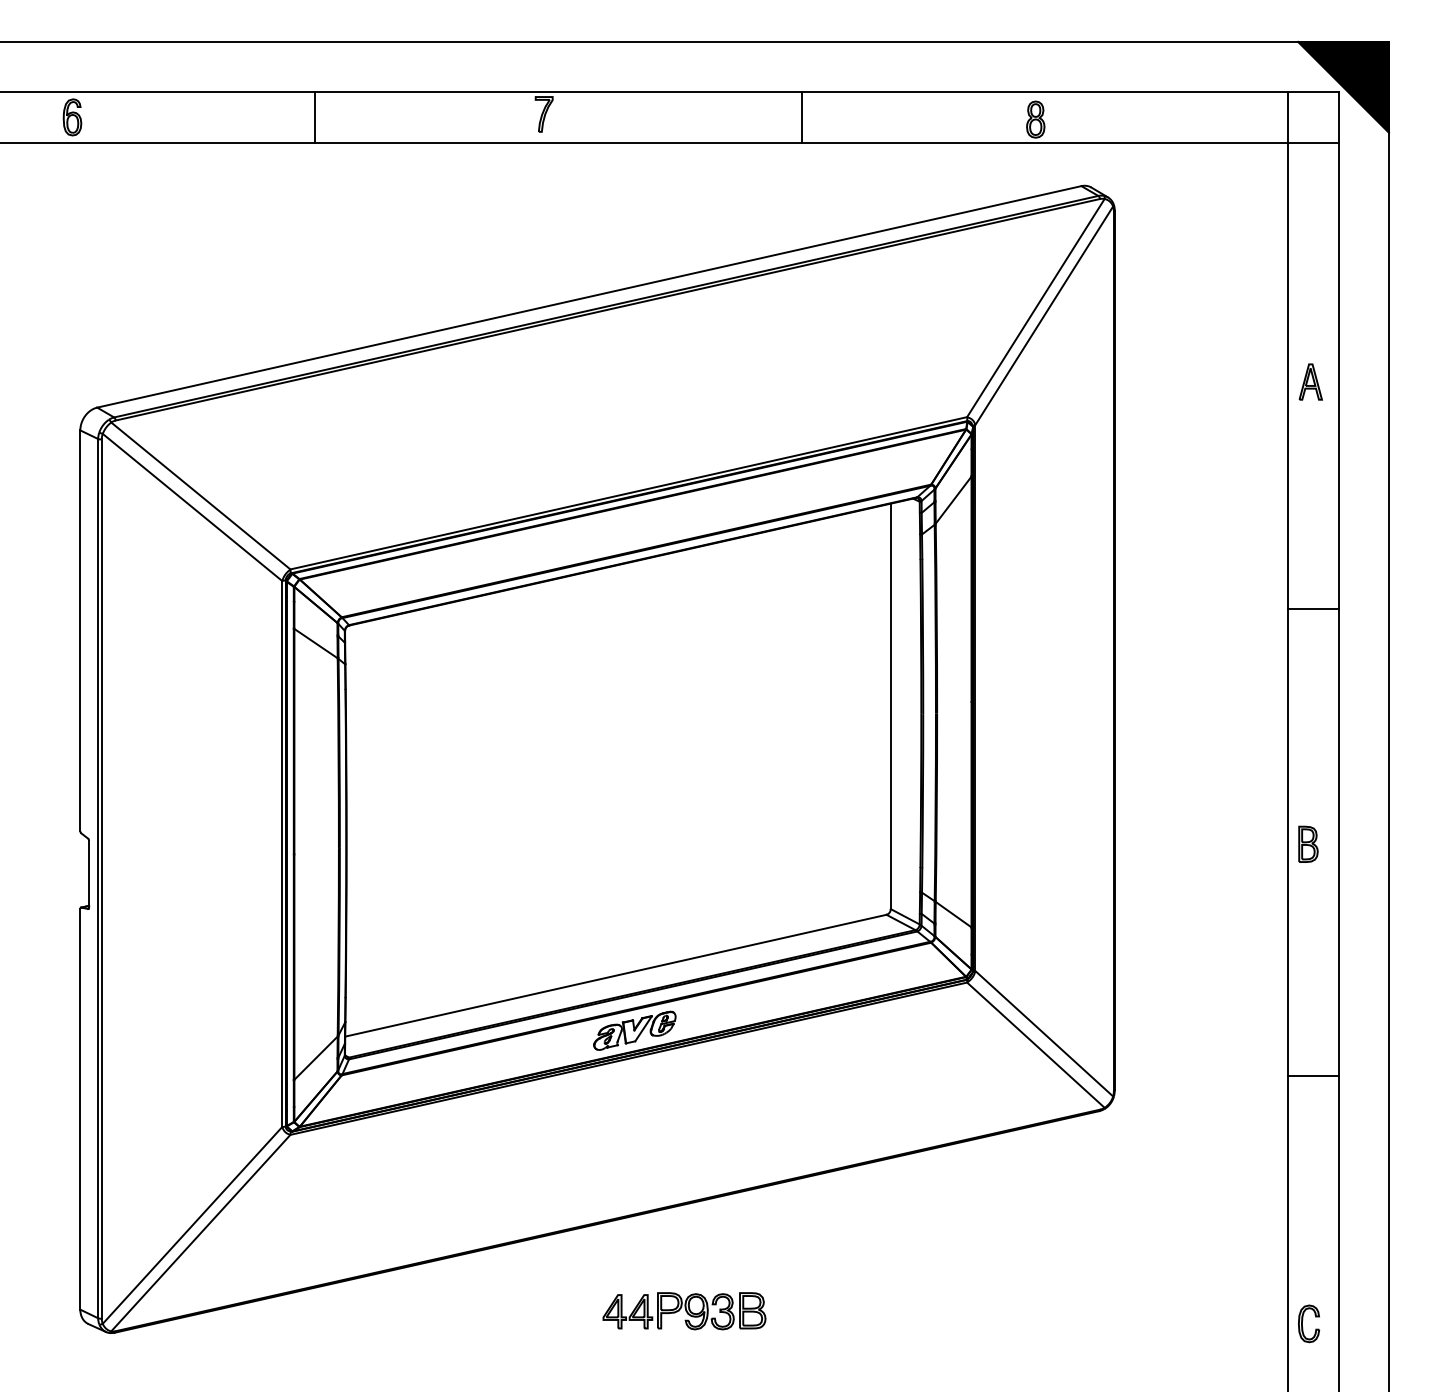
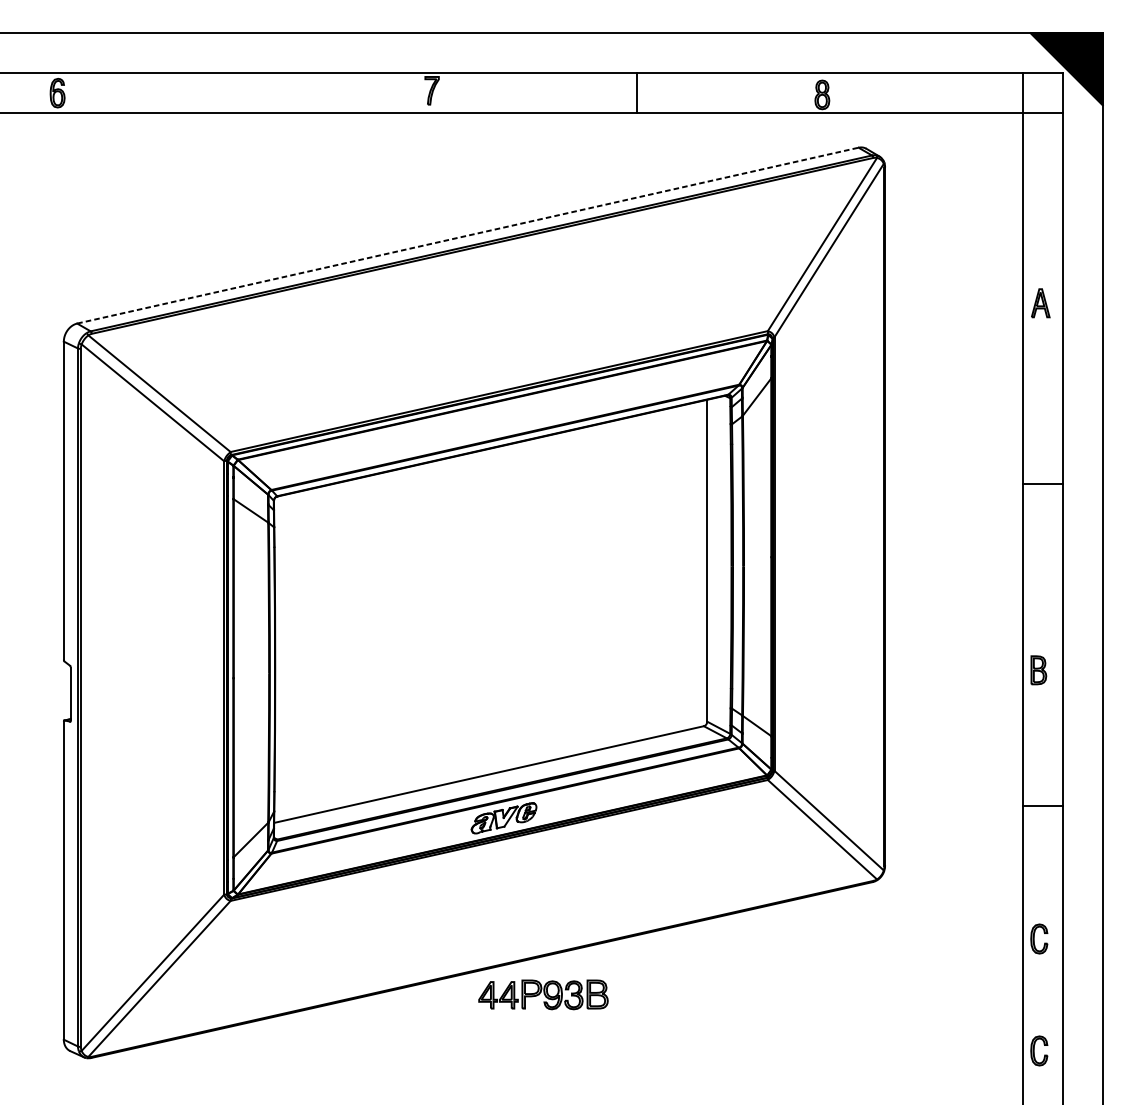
line: (315, 117) -> (250, 93), removed
line: (589, 296) -> (468, 235), solid -> dashed
line: (1312, 1075) -> (1042, 805), moved
part: (1302, 1182) -> (1034, 938), added
part: (684, 1311) -> (543, 995), moved

